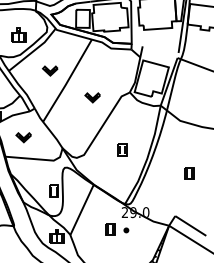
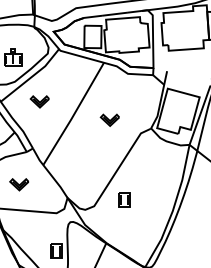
part: (50, 70) -> (40, 101), moved
part: (92, 97) -> (109, 119), moved
part: (122, 149) -> (124, 199), moved

